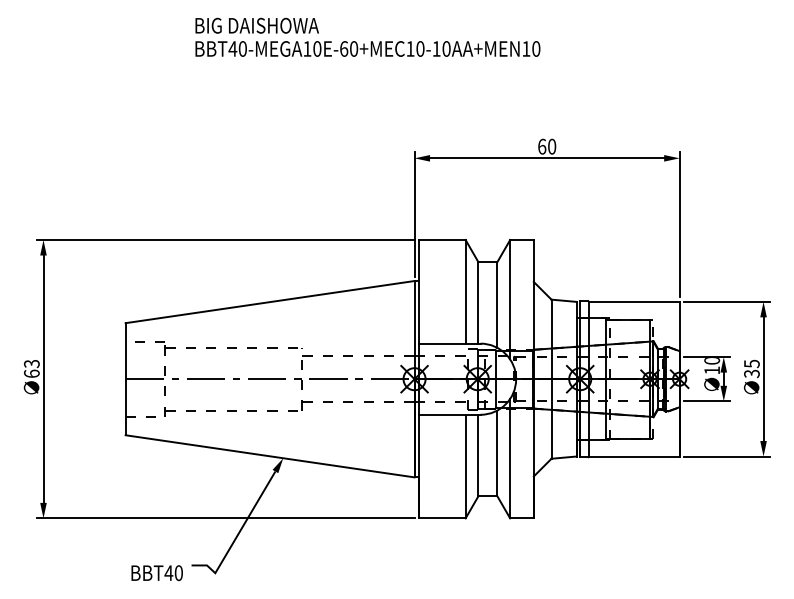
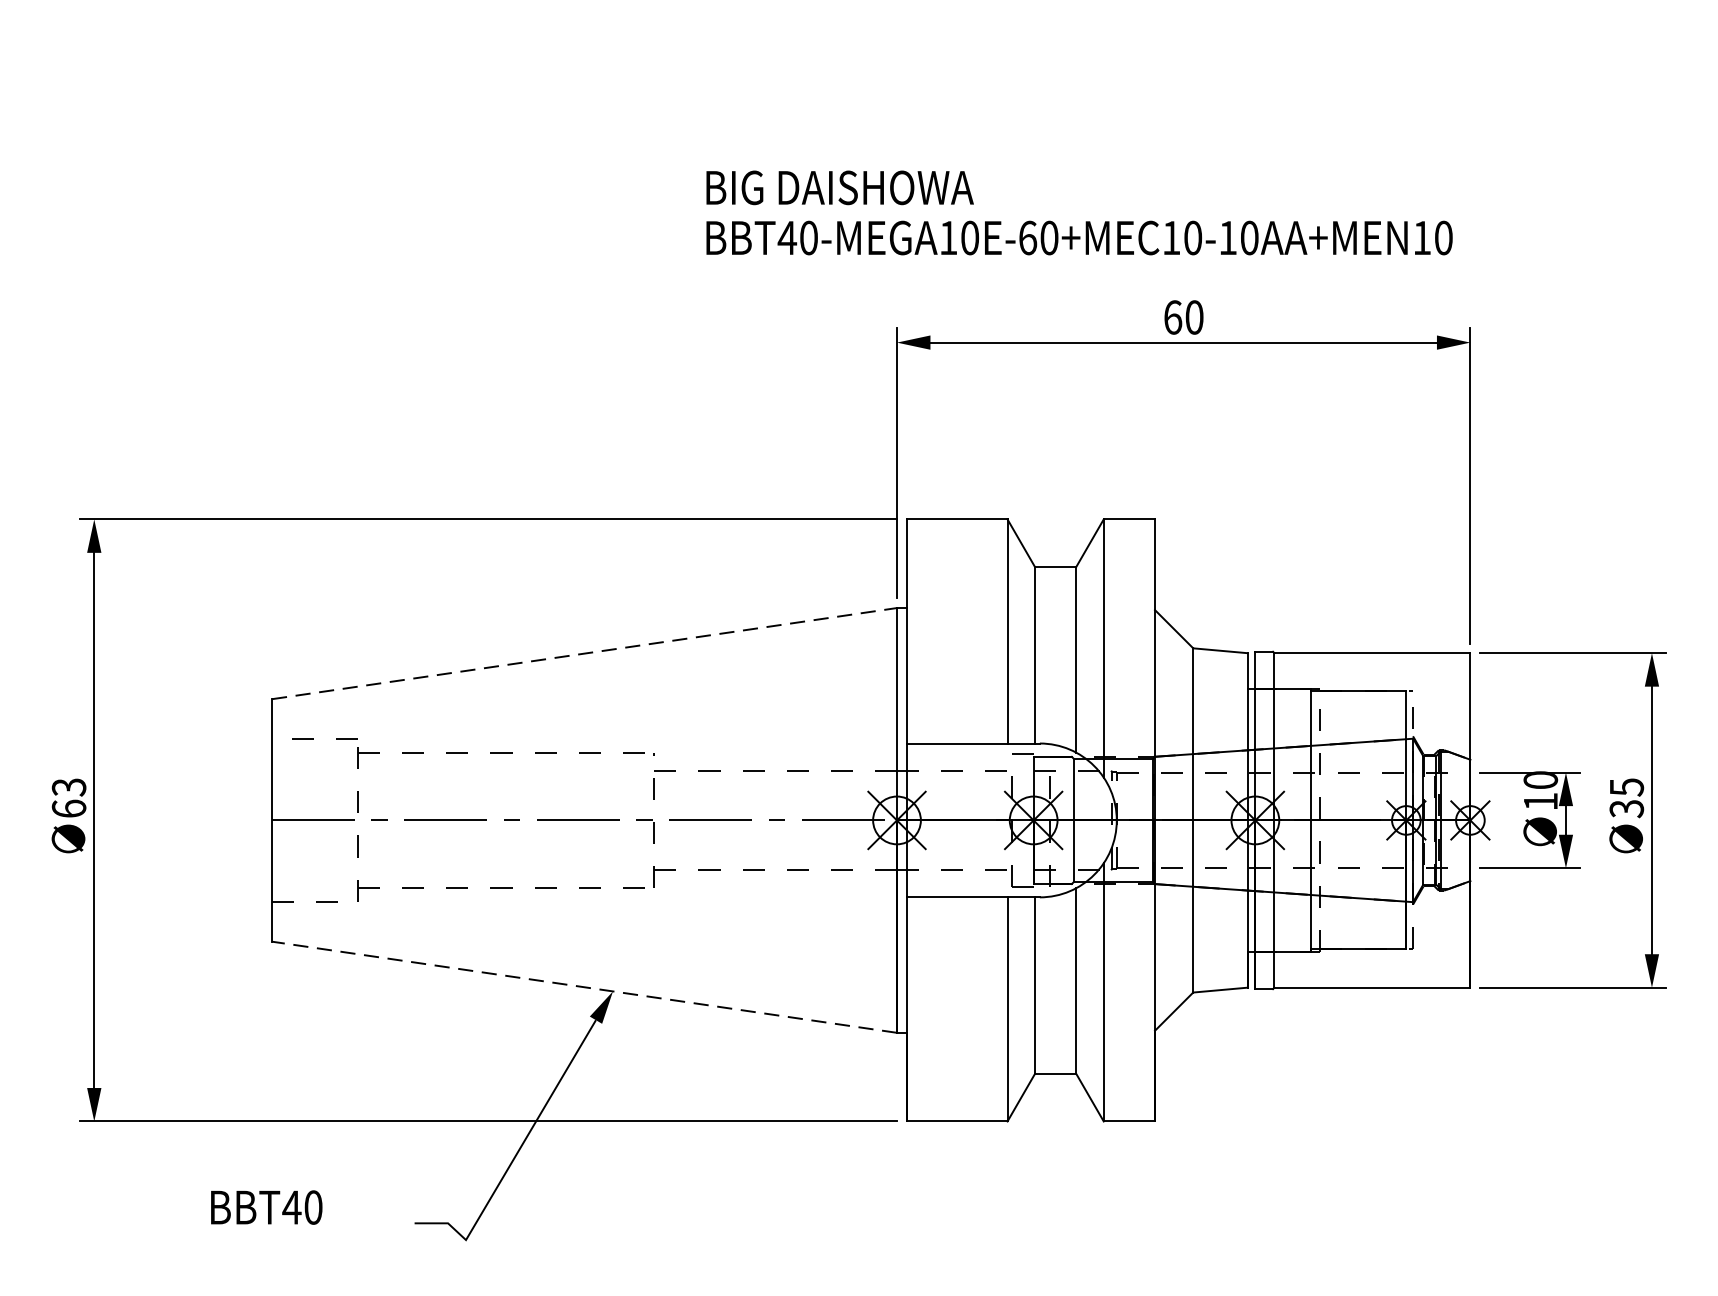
text: (367, 36) -> (1078, 211), moved
line: (270, 302) -> (585, 654), solid -> dashed
line: (270, 456) -> (585, 987), solid -> dashed
text: (156, 573) -> (265, 1208), moved

